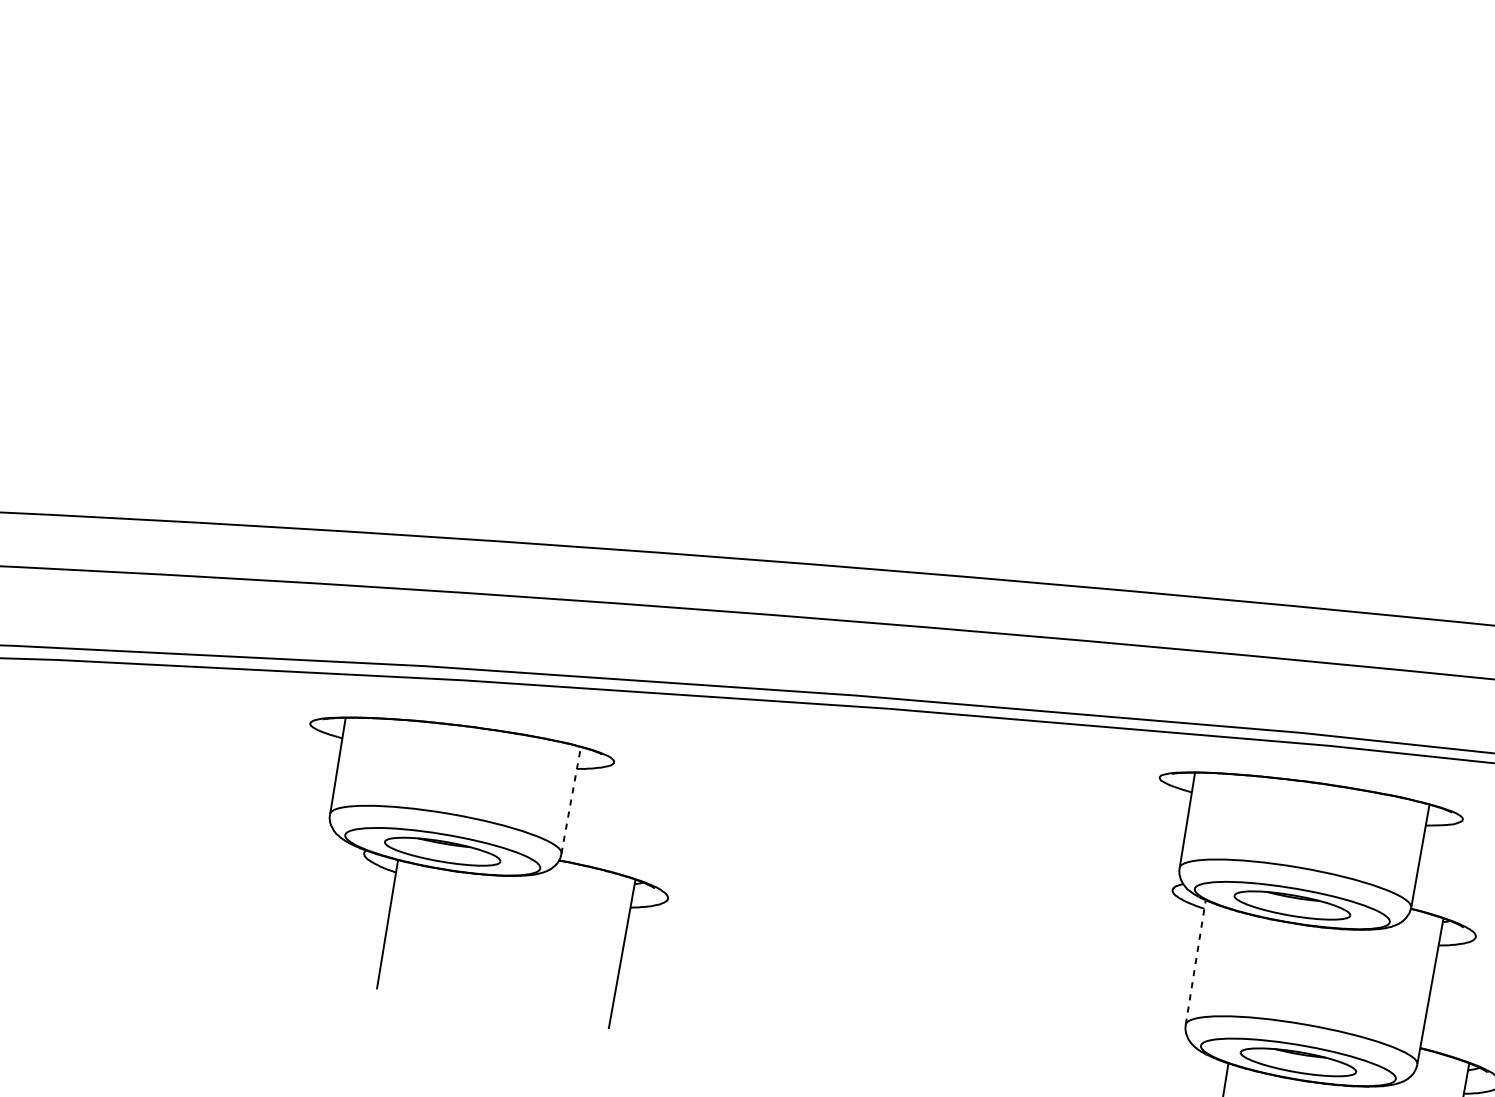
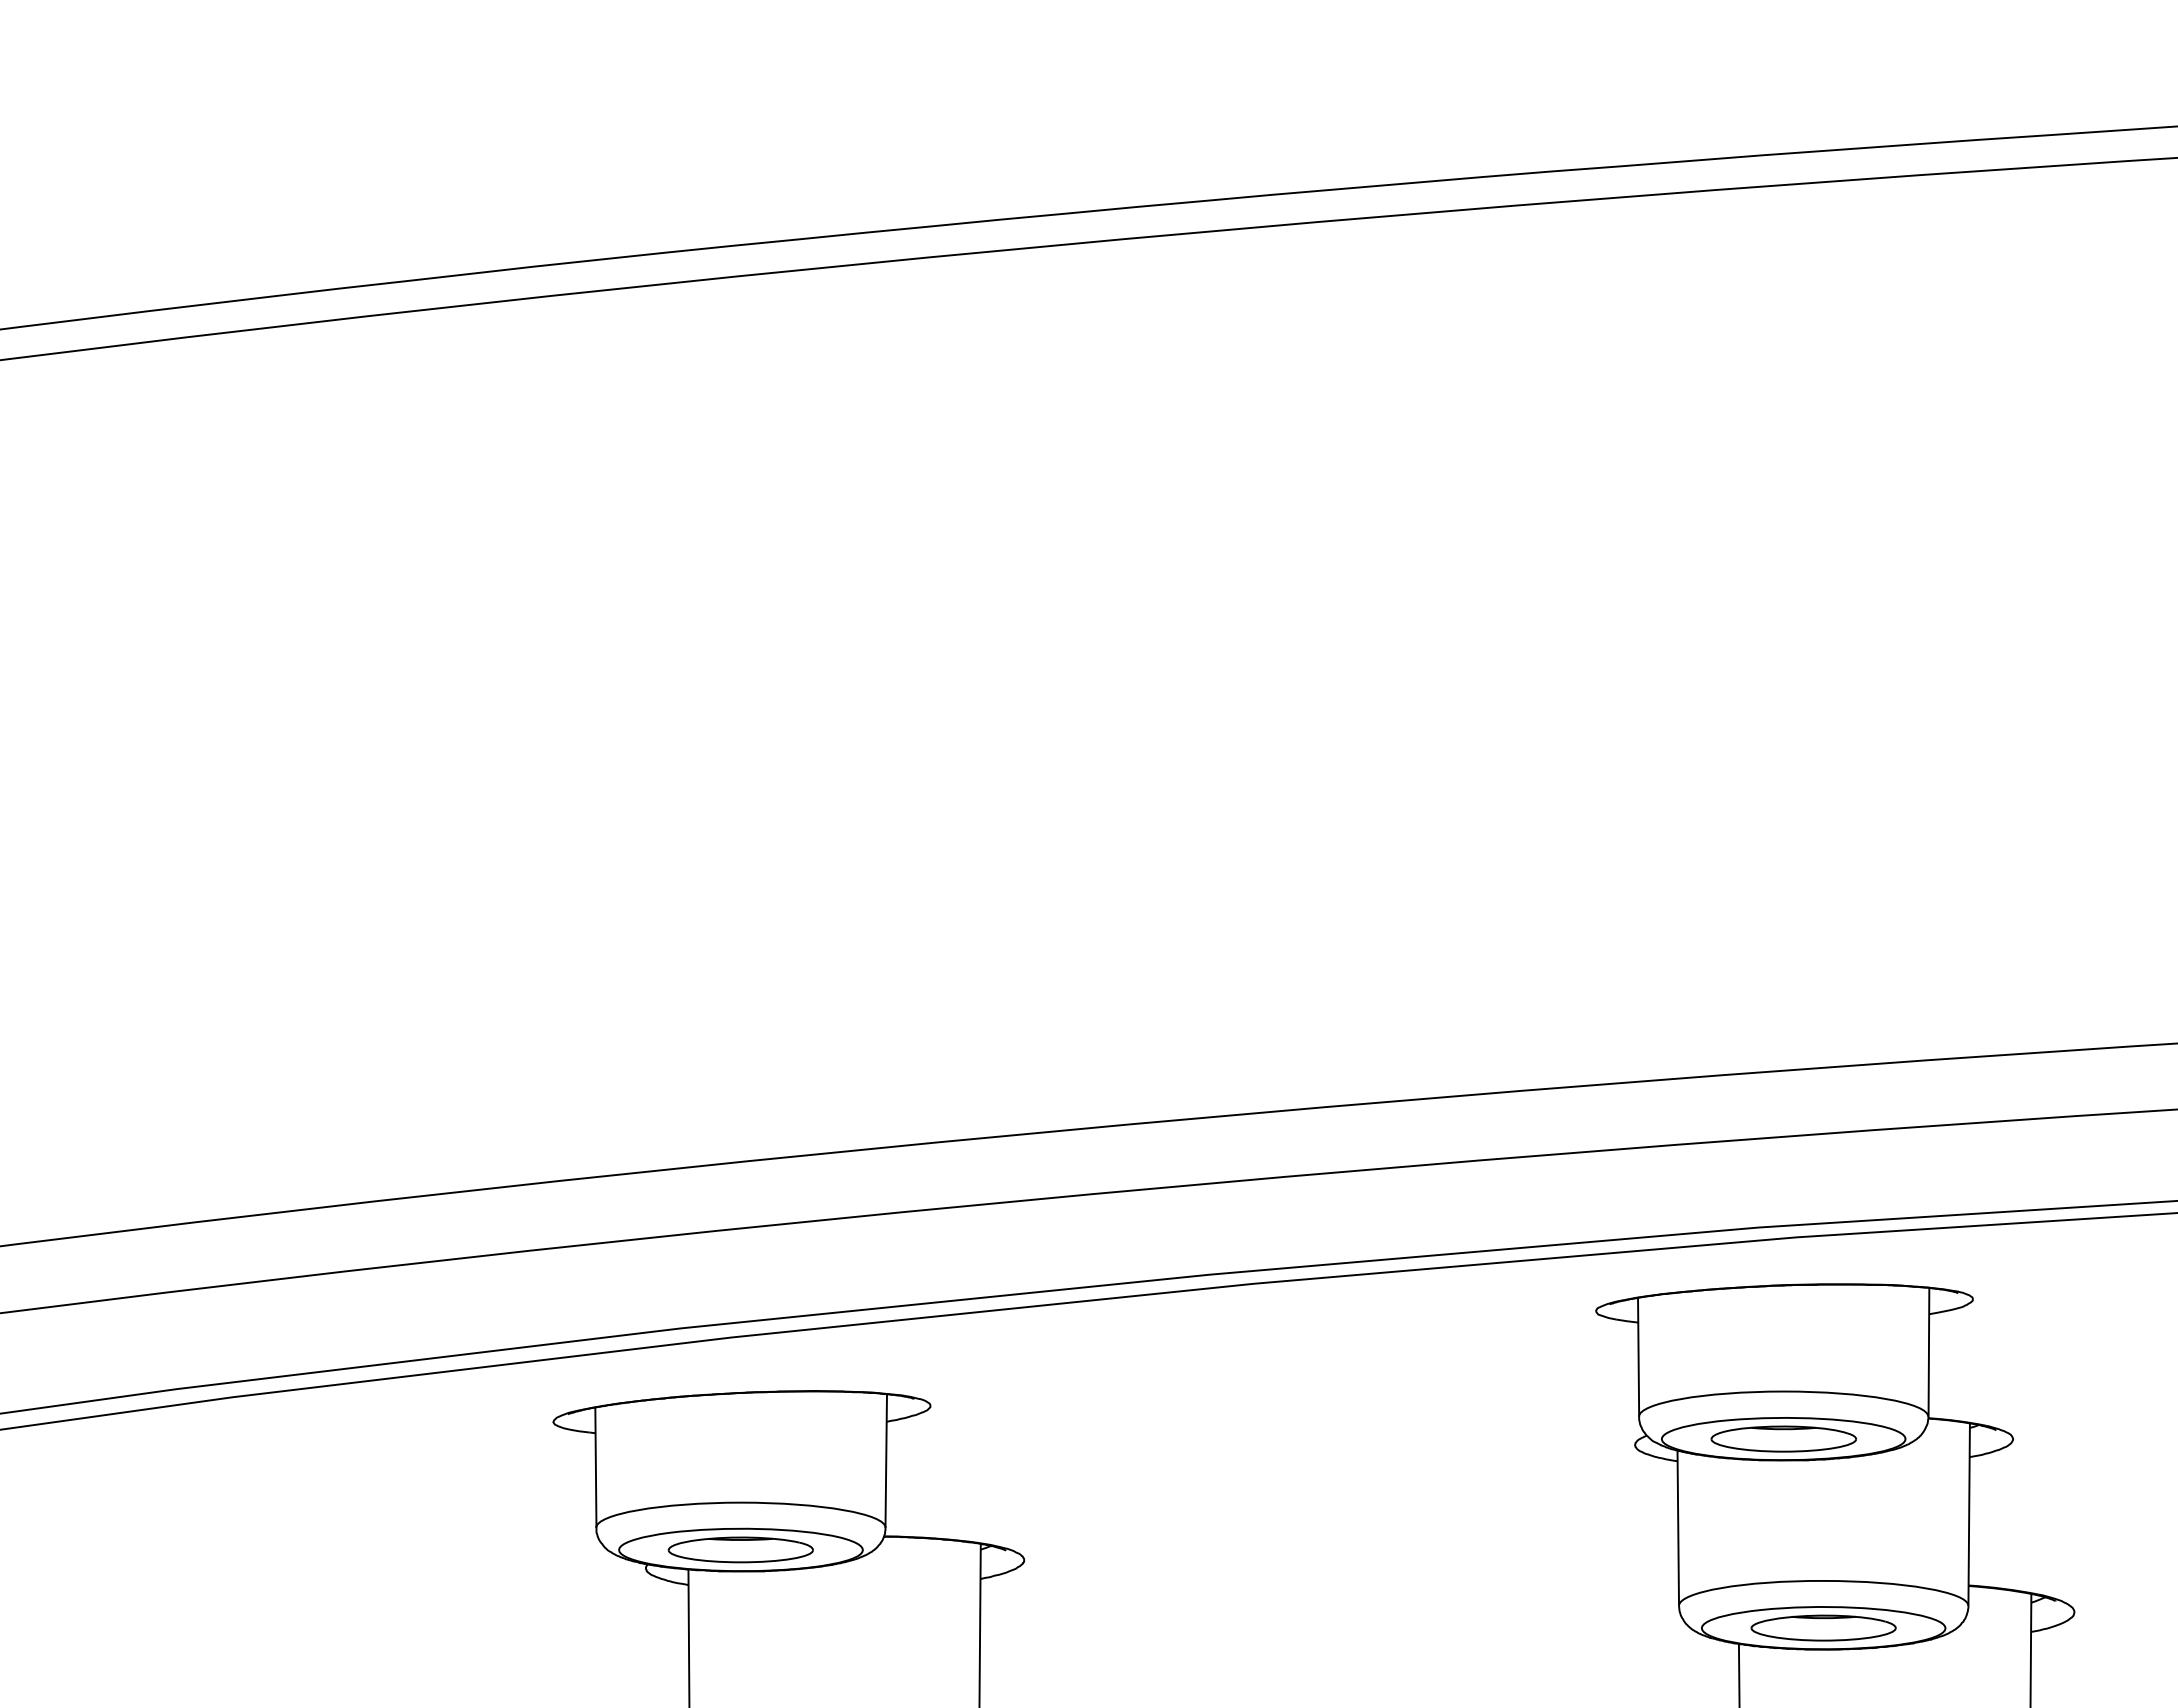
line: (571, 800) -> (886, 1461), dashed -> solid
line: (1195, 962) -> (1678, 1528), dashed -> solid

